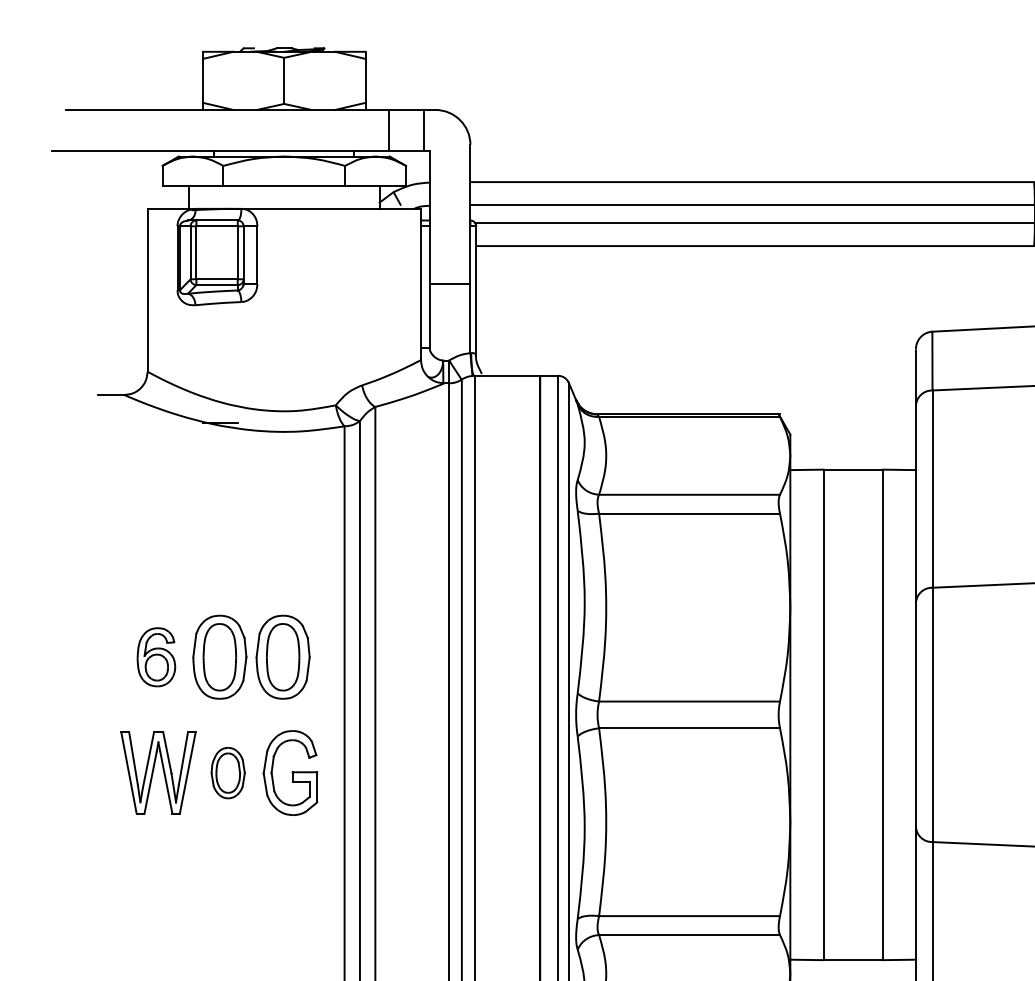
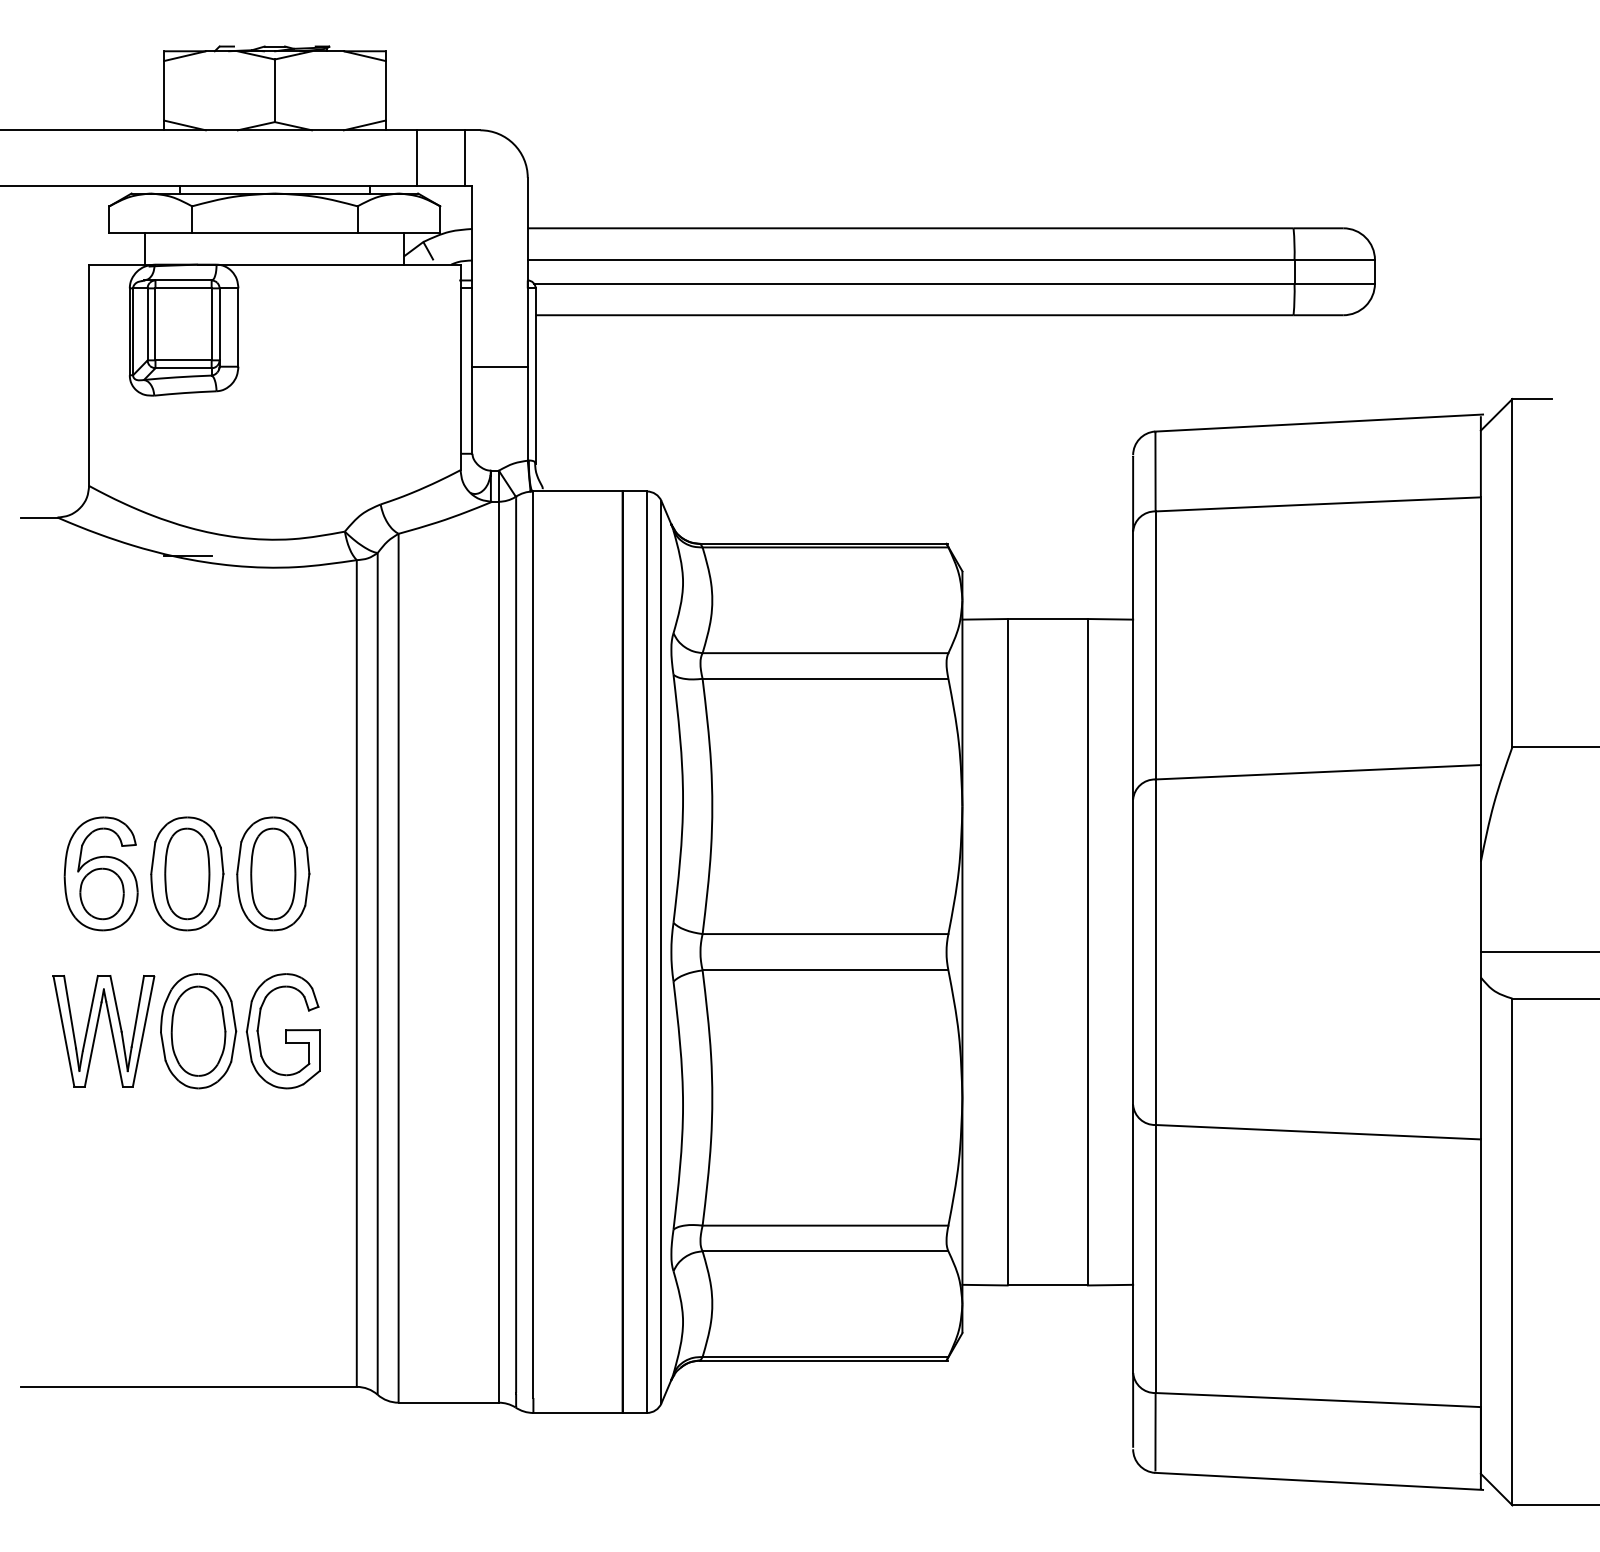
part: (155, 656) -> (100, 873), size x1.43
part: (228, 773) -> (198, 1031), size x1.67

